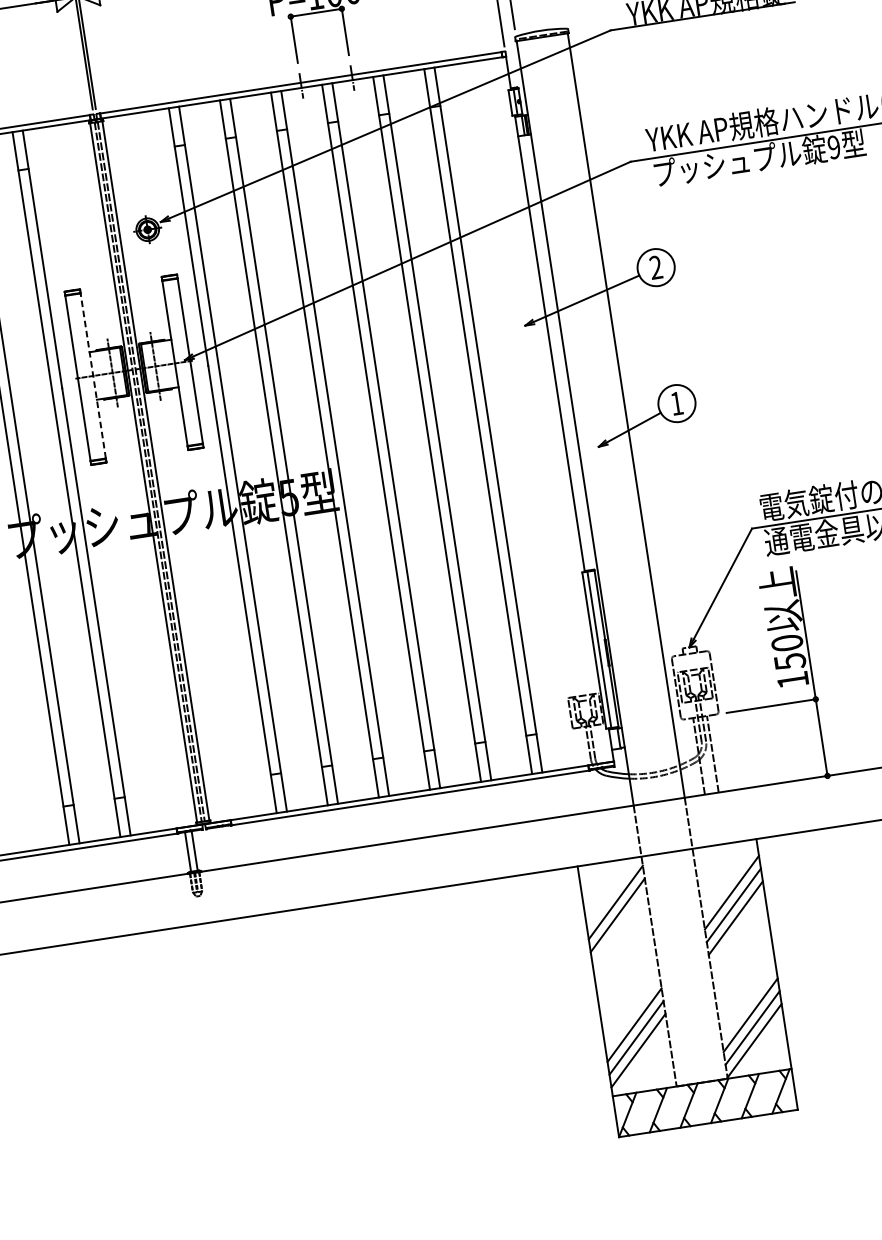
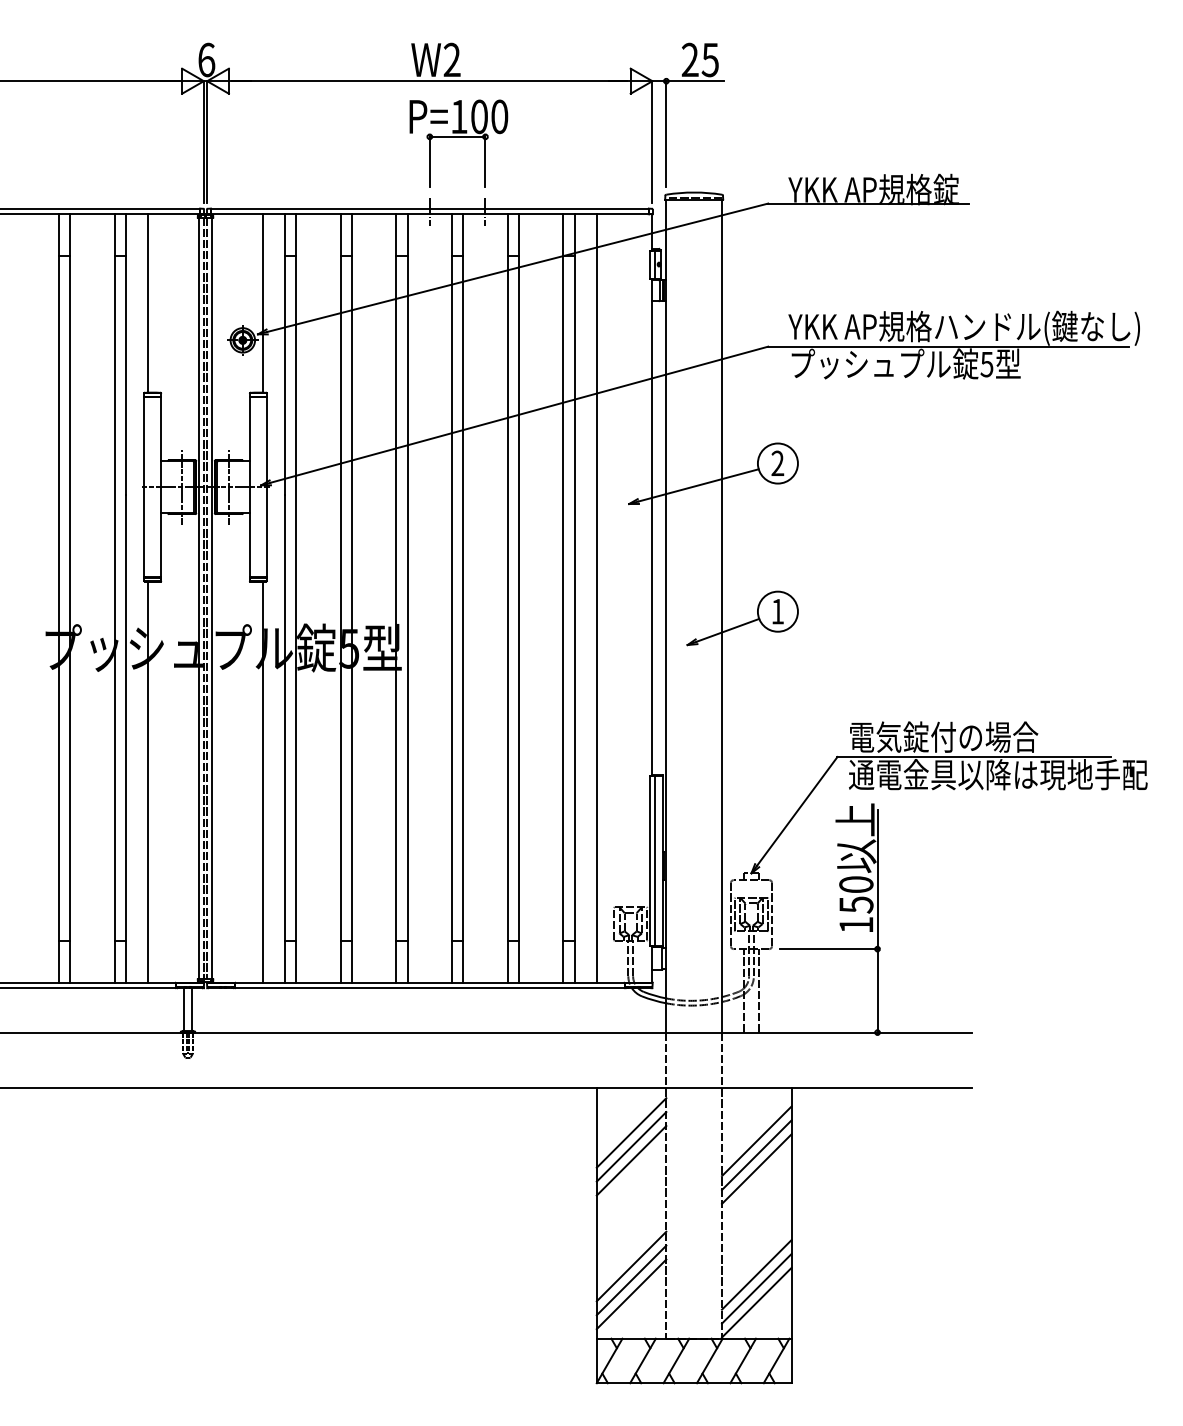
text: (833, 147) -> (986, 364), 9 -> 5
line: (160, 193) -> (262, 303), added
line: (55, 209) -> (148, 303), added
line: (93, 376) -> (161, 487), dashed -> solid
line: (508, 416) -> (596, 598), added
line: (227, 631) -> (262, 781), added
line: (123, 647) -> (148, 781), added
line: (619, 927) -> (631, 1160), added

